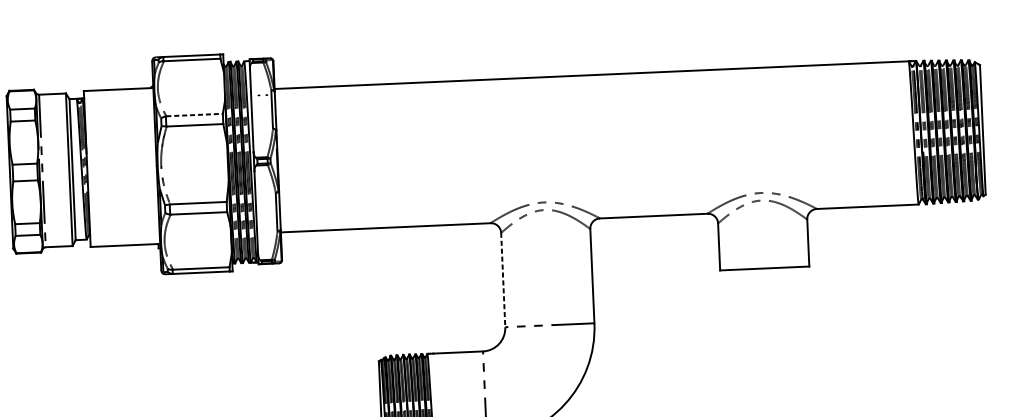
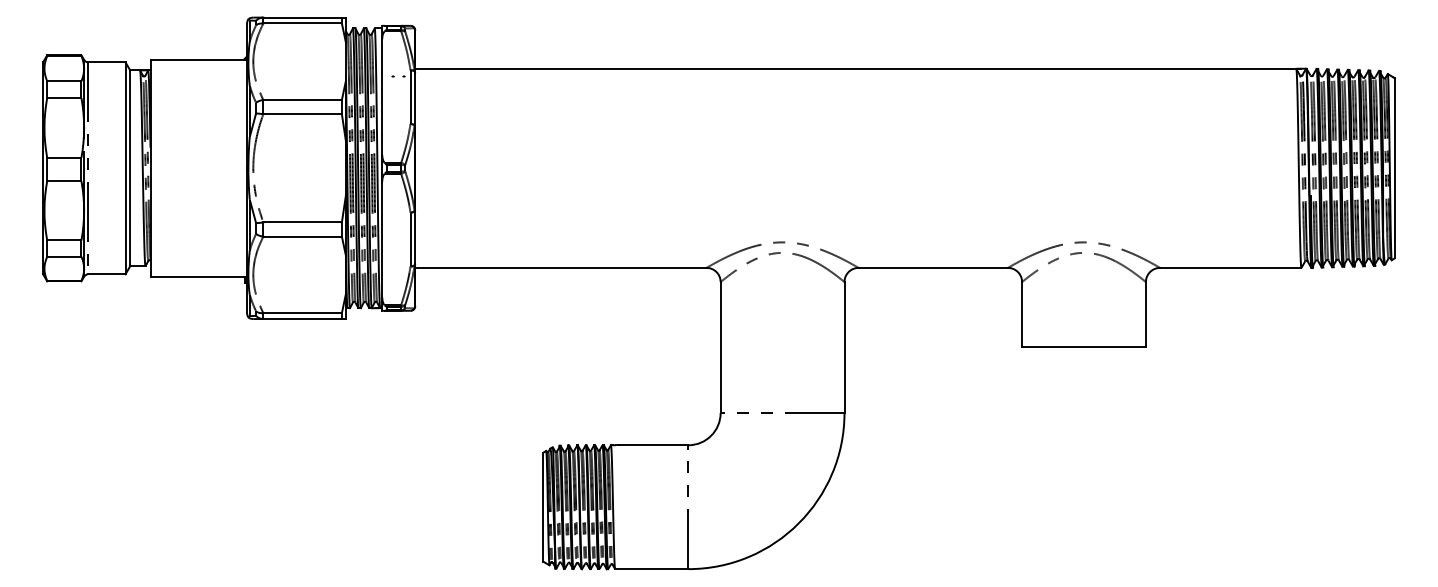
line: (195, 115) -> (303, 100), dashed -> solid
line: (503, 280) -> (720, 347), dashed -> solid

